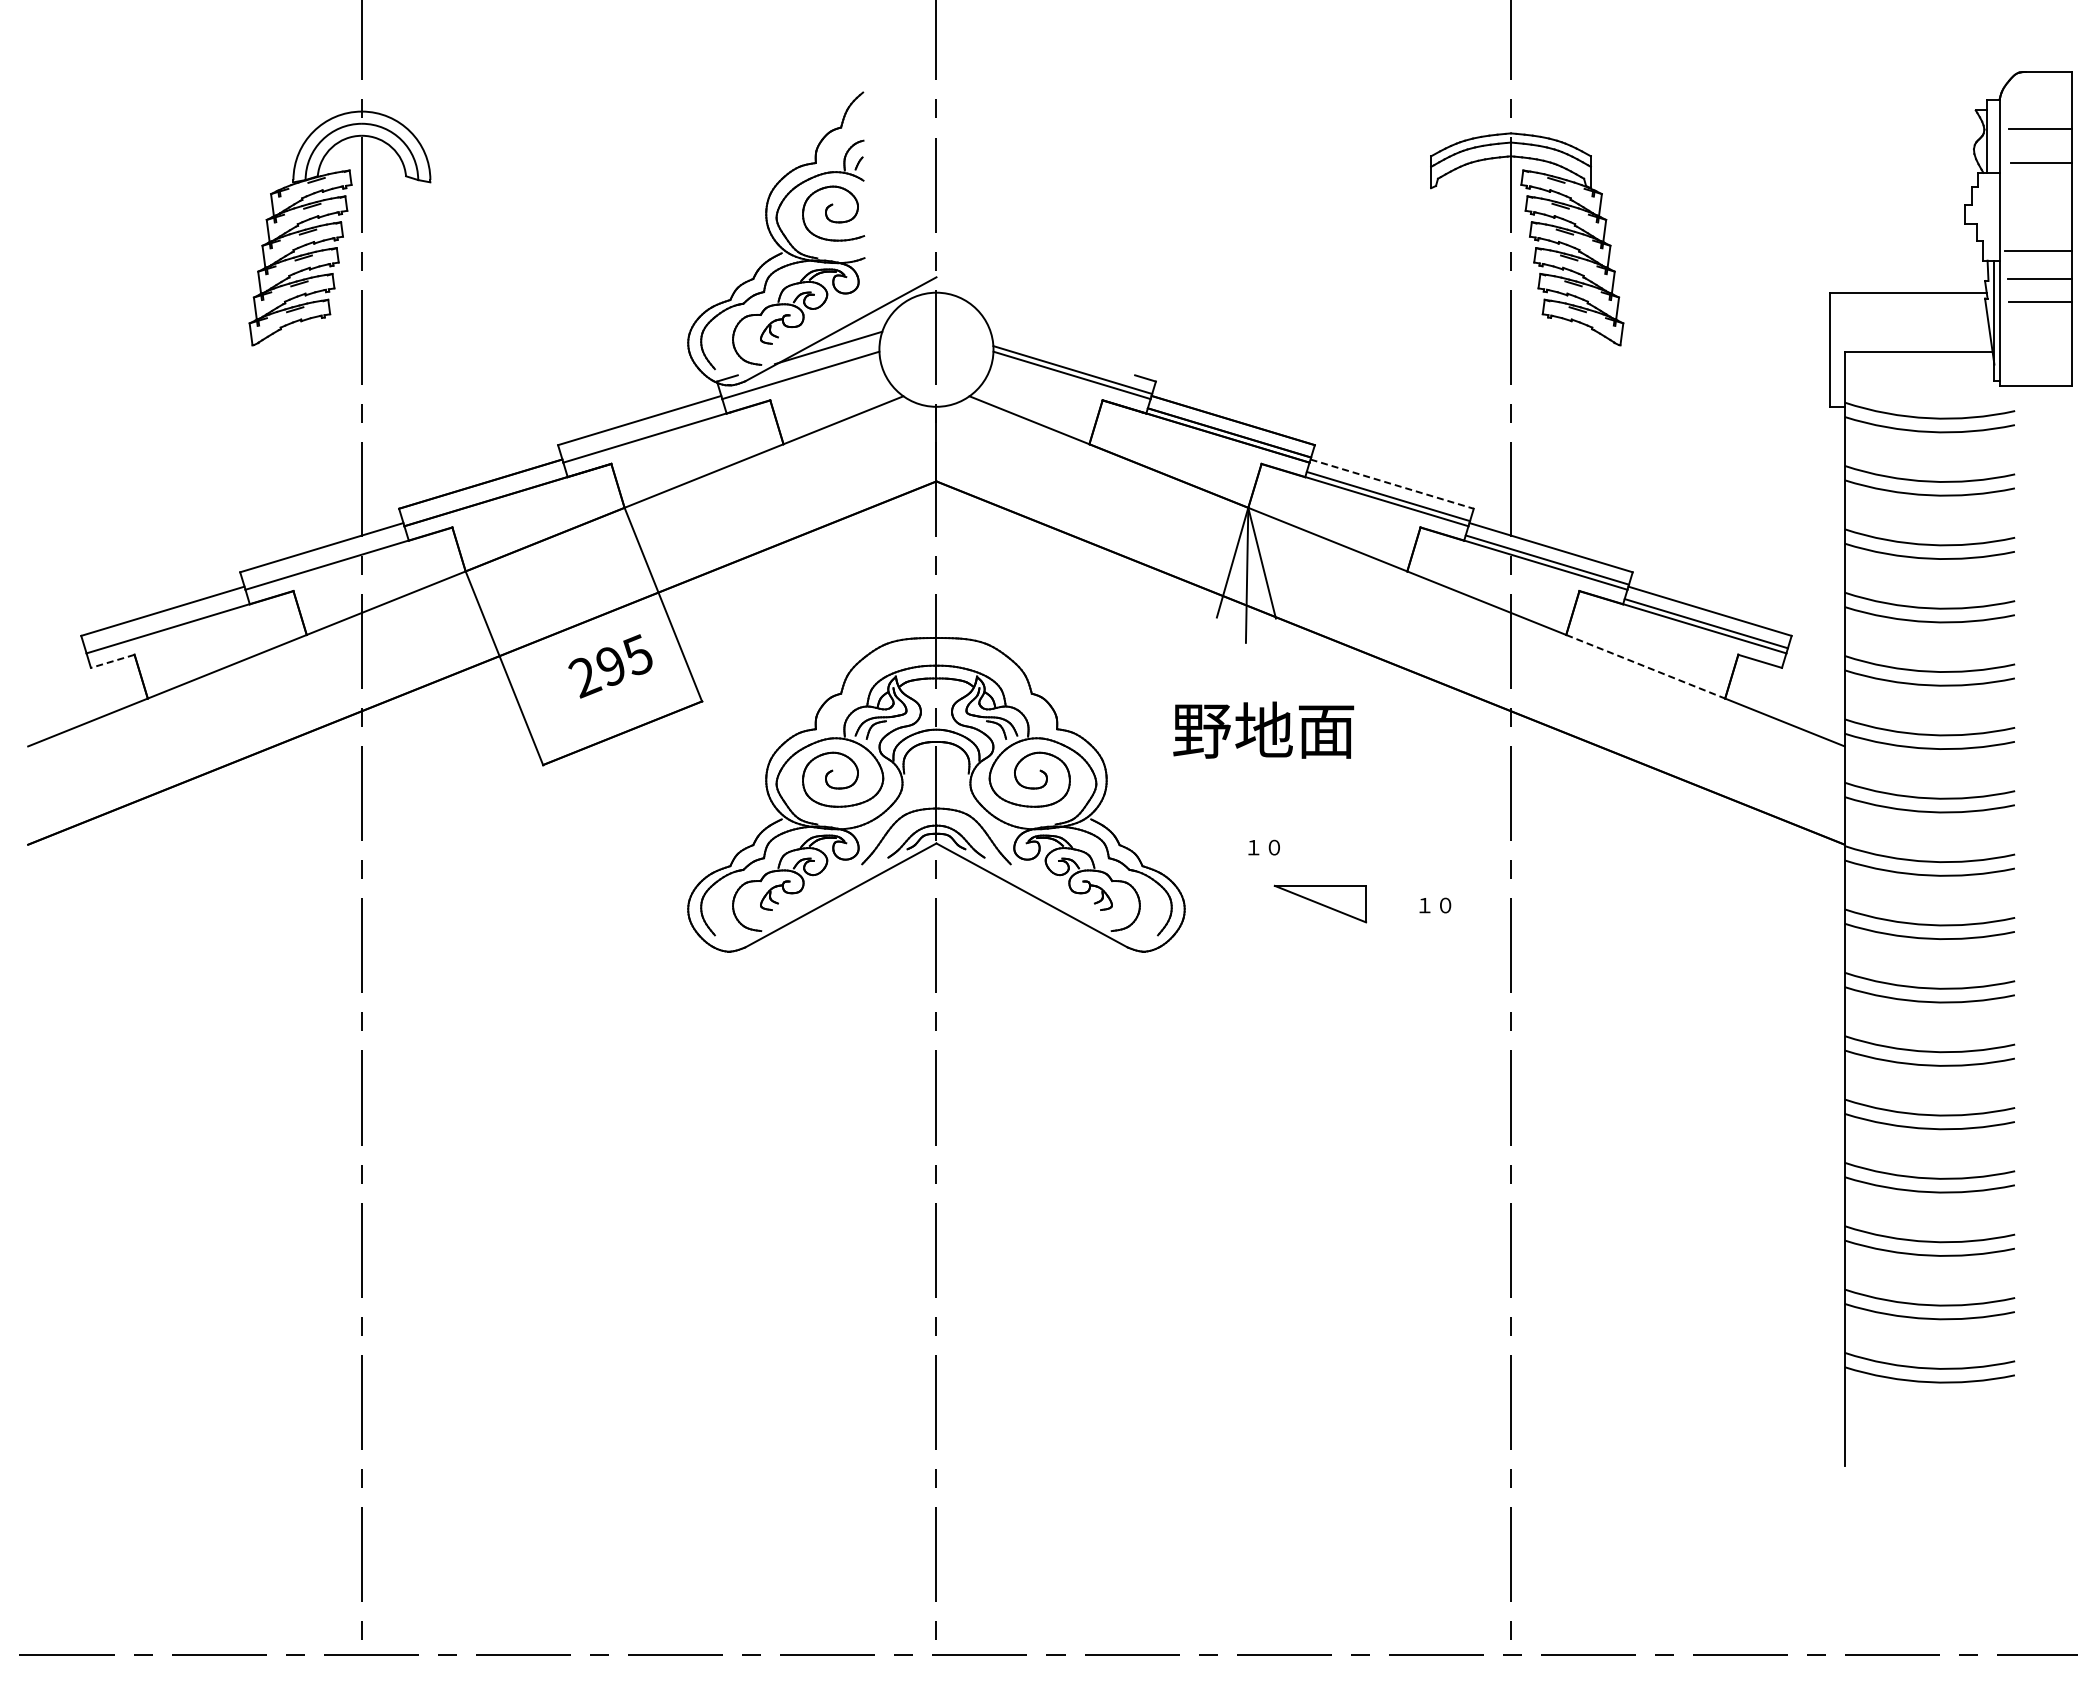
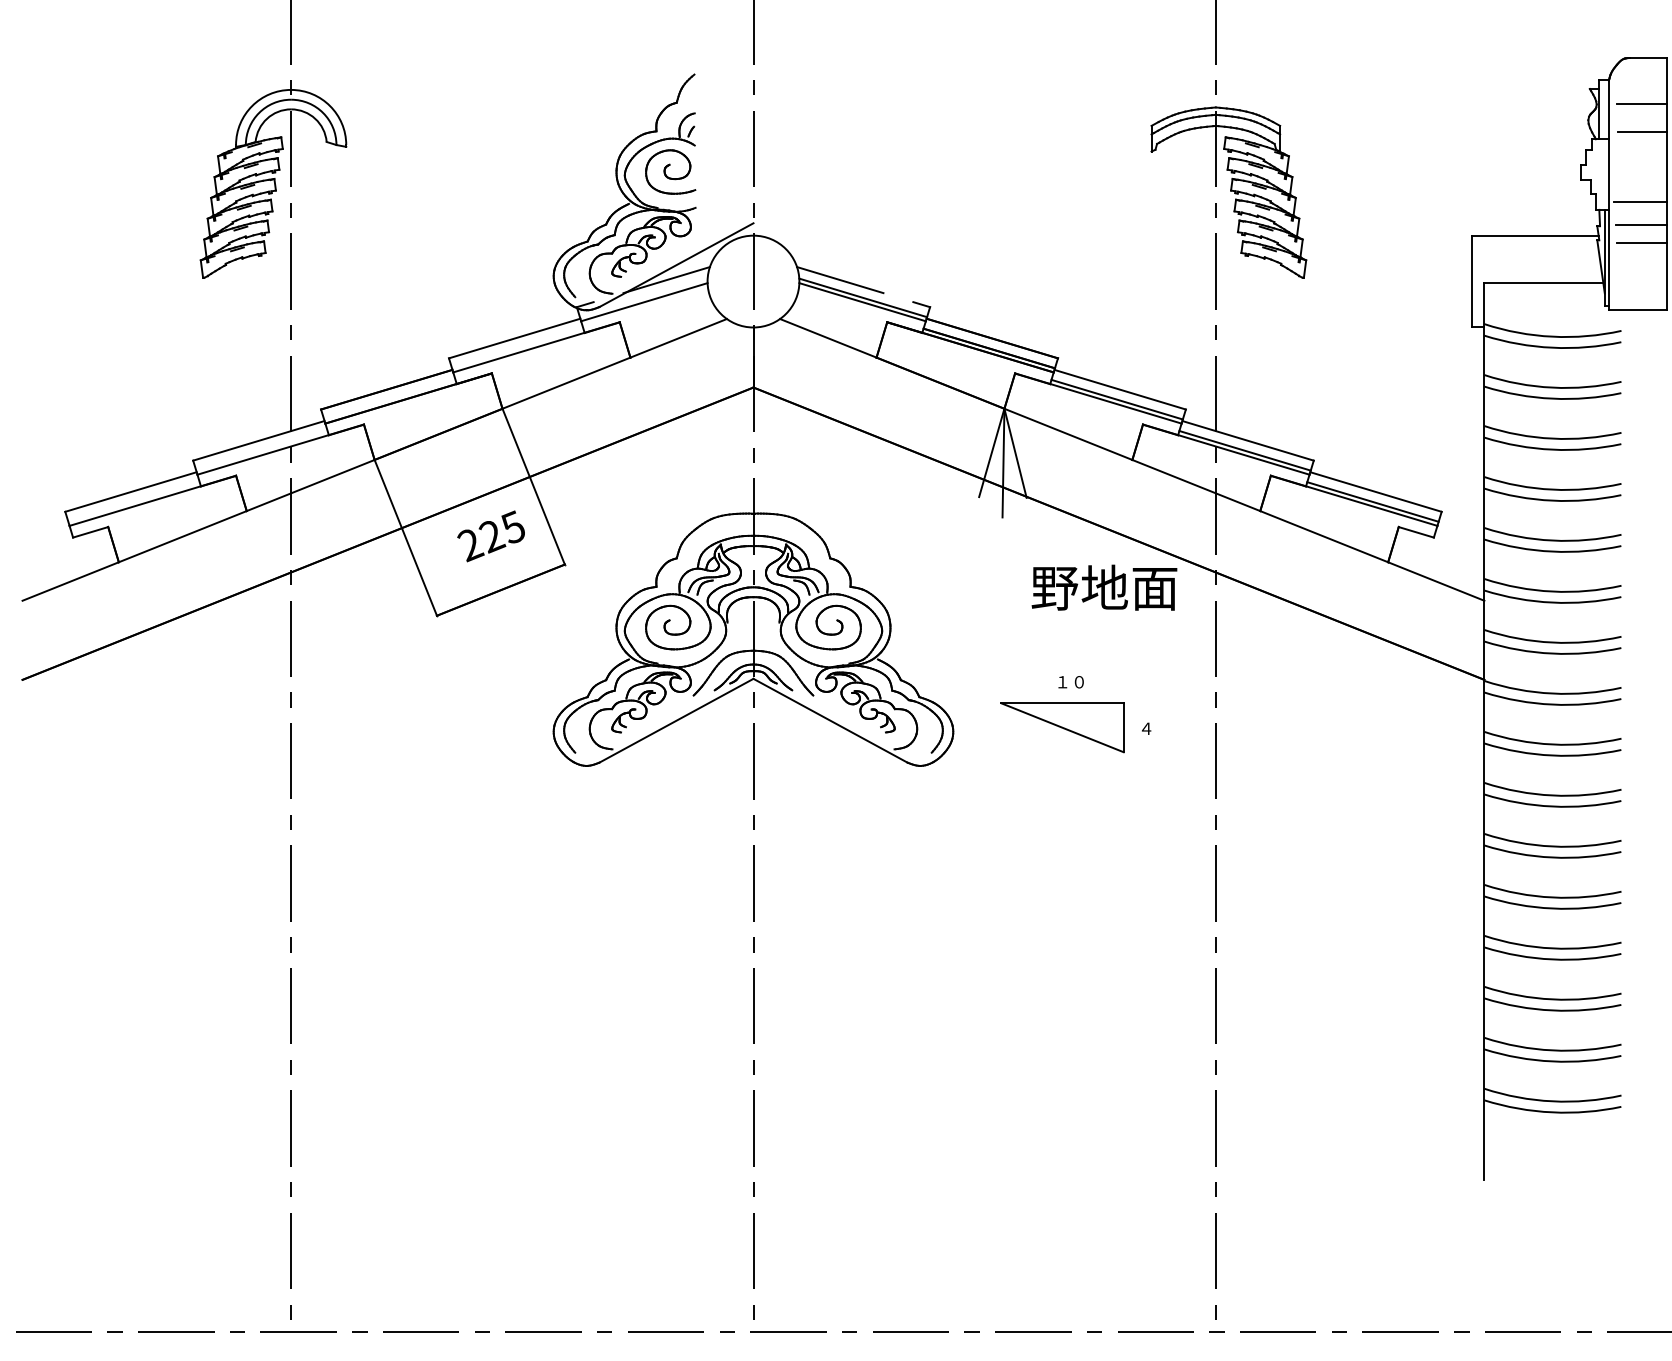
line: (1043, 347) -> (839, 279), added
line: (1392, 484) -> (1120, 390), dashed -> solid
line: (112, 661) -> (90, 532), dashed -> solid
line: (1645, 666) -> (1324, 536), dashed -> solid
text: (612, 667) -> (492, 537), 295 -> 225
text: (1263, 729) -> (1104, 587), moved
text: (1263, 847) -> (1070, 682), moved
part: (1320, 903) -> (1062, 727), size x1.67
text: (1435, 905) -> (1155, 728), １０ -> ４

